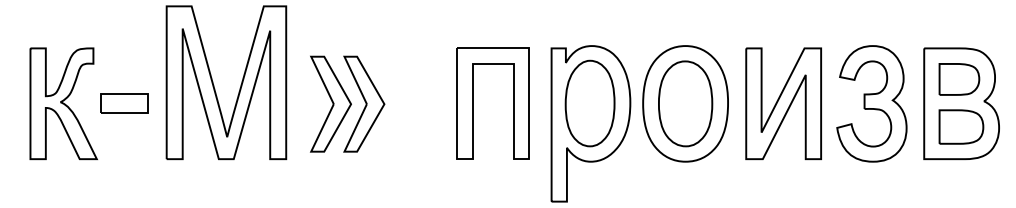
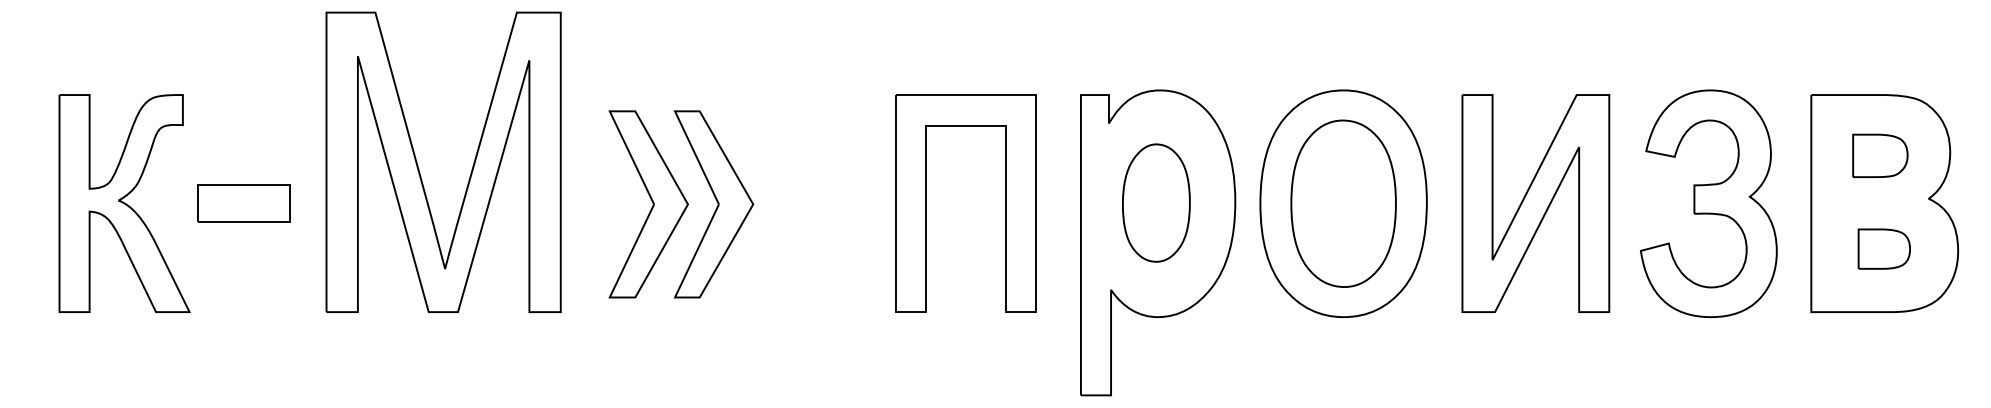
part: (959, 79) -> (1880, 155), size x0.7
part: (589, 103) -> (1155, 203), size x0.7
part: (961, 126) -> (1884, 248), size x0.6

